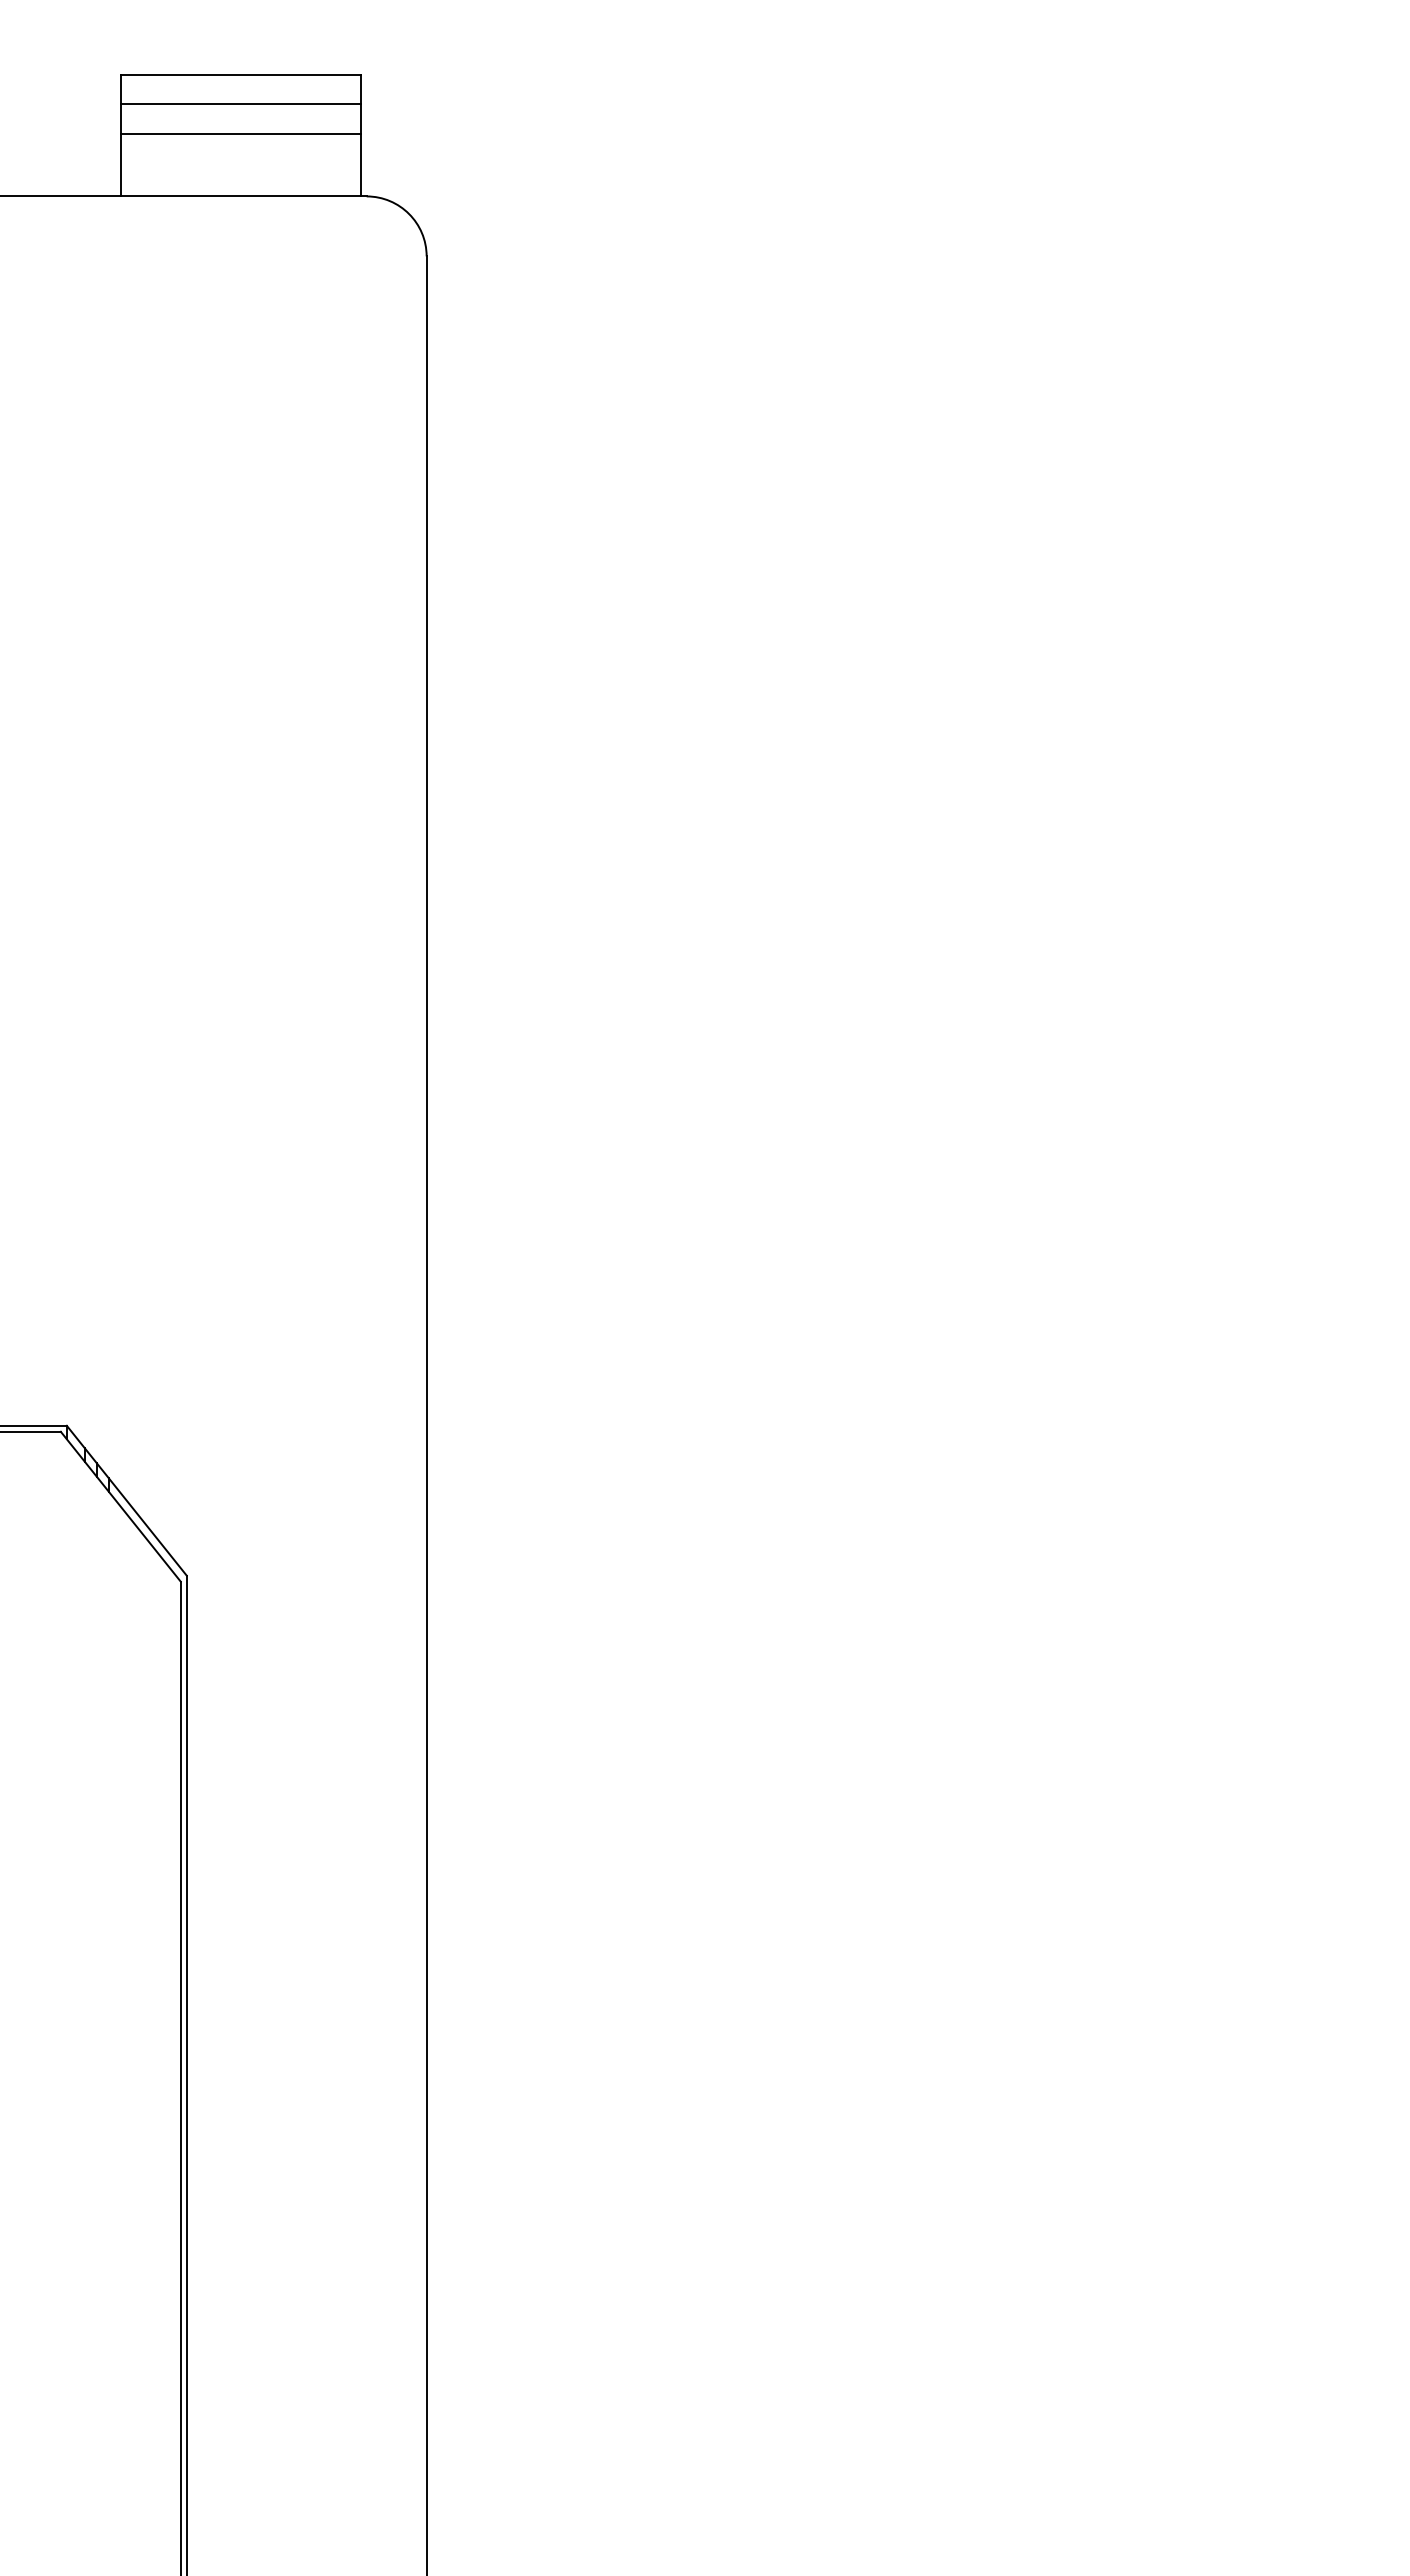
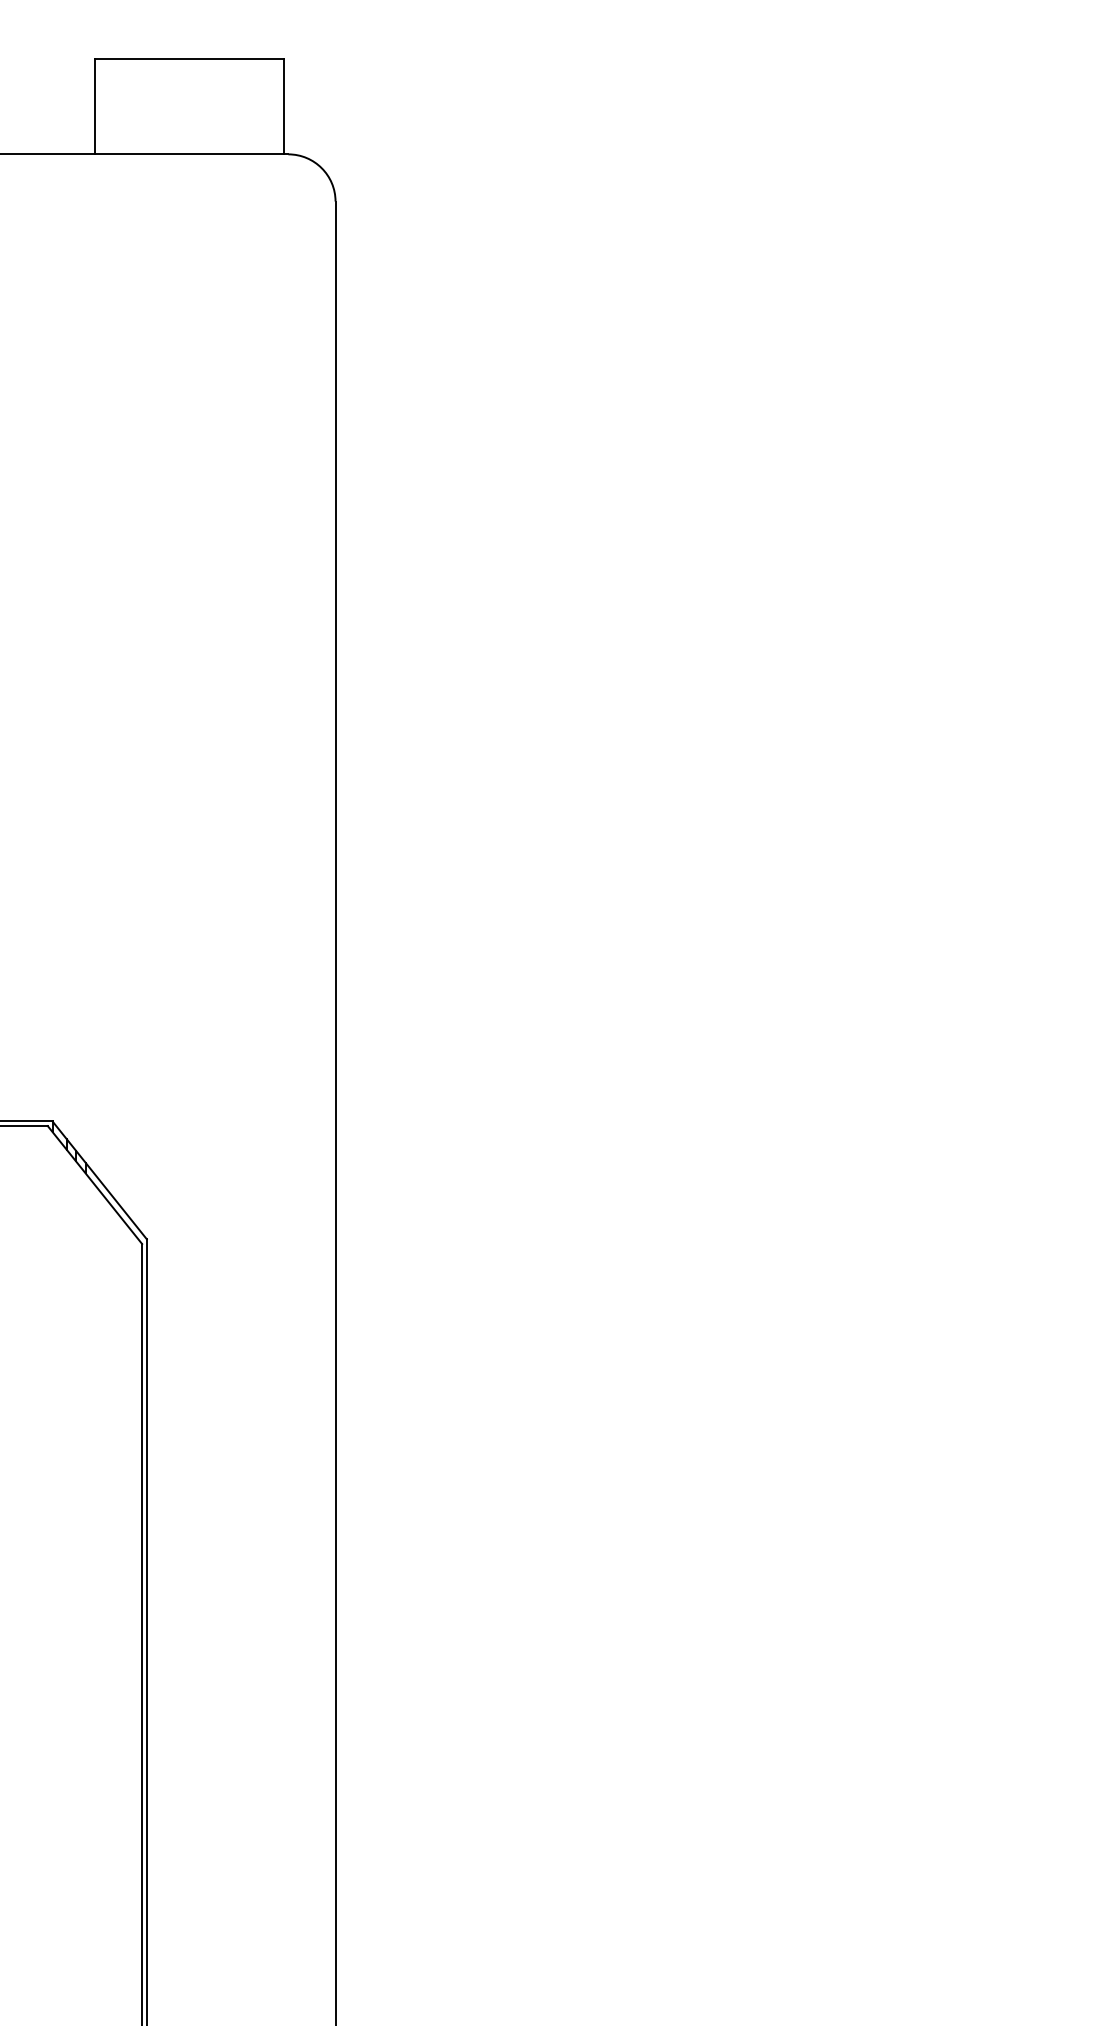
line: (240, 104) -> (189, 82), removed
line: (240, 134) -> (189, 105), removed

